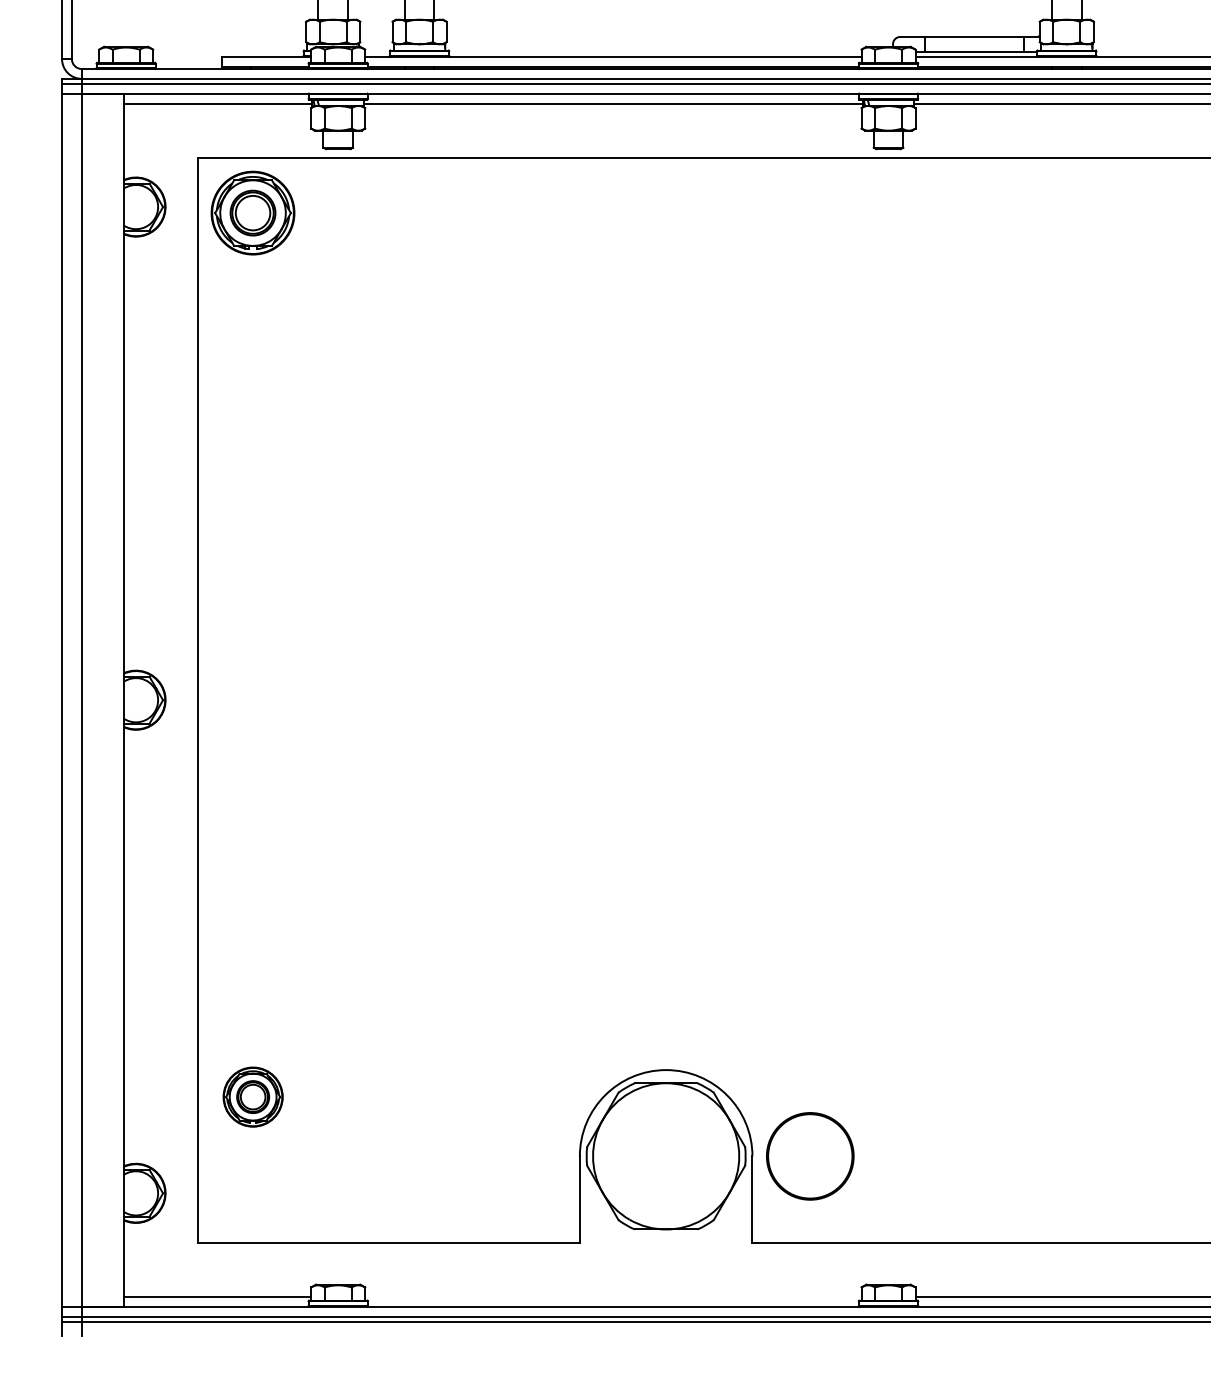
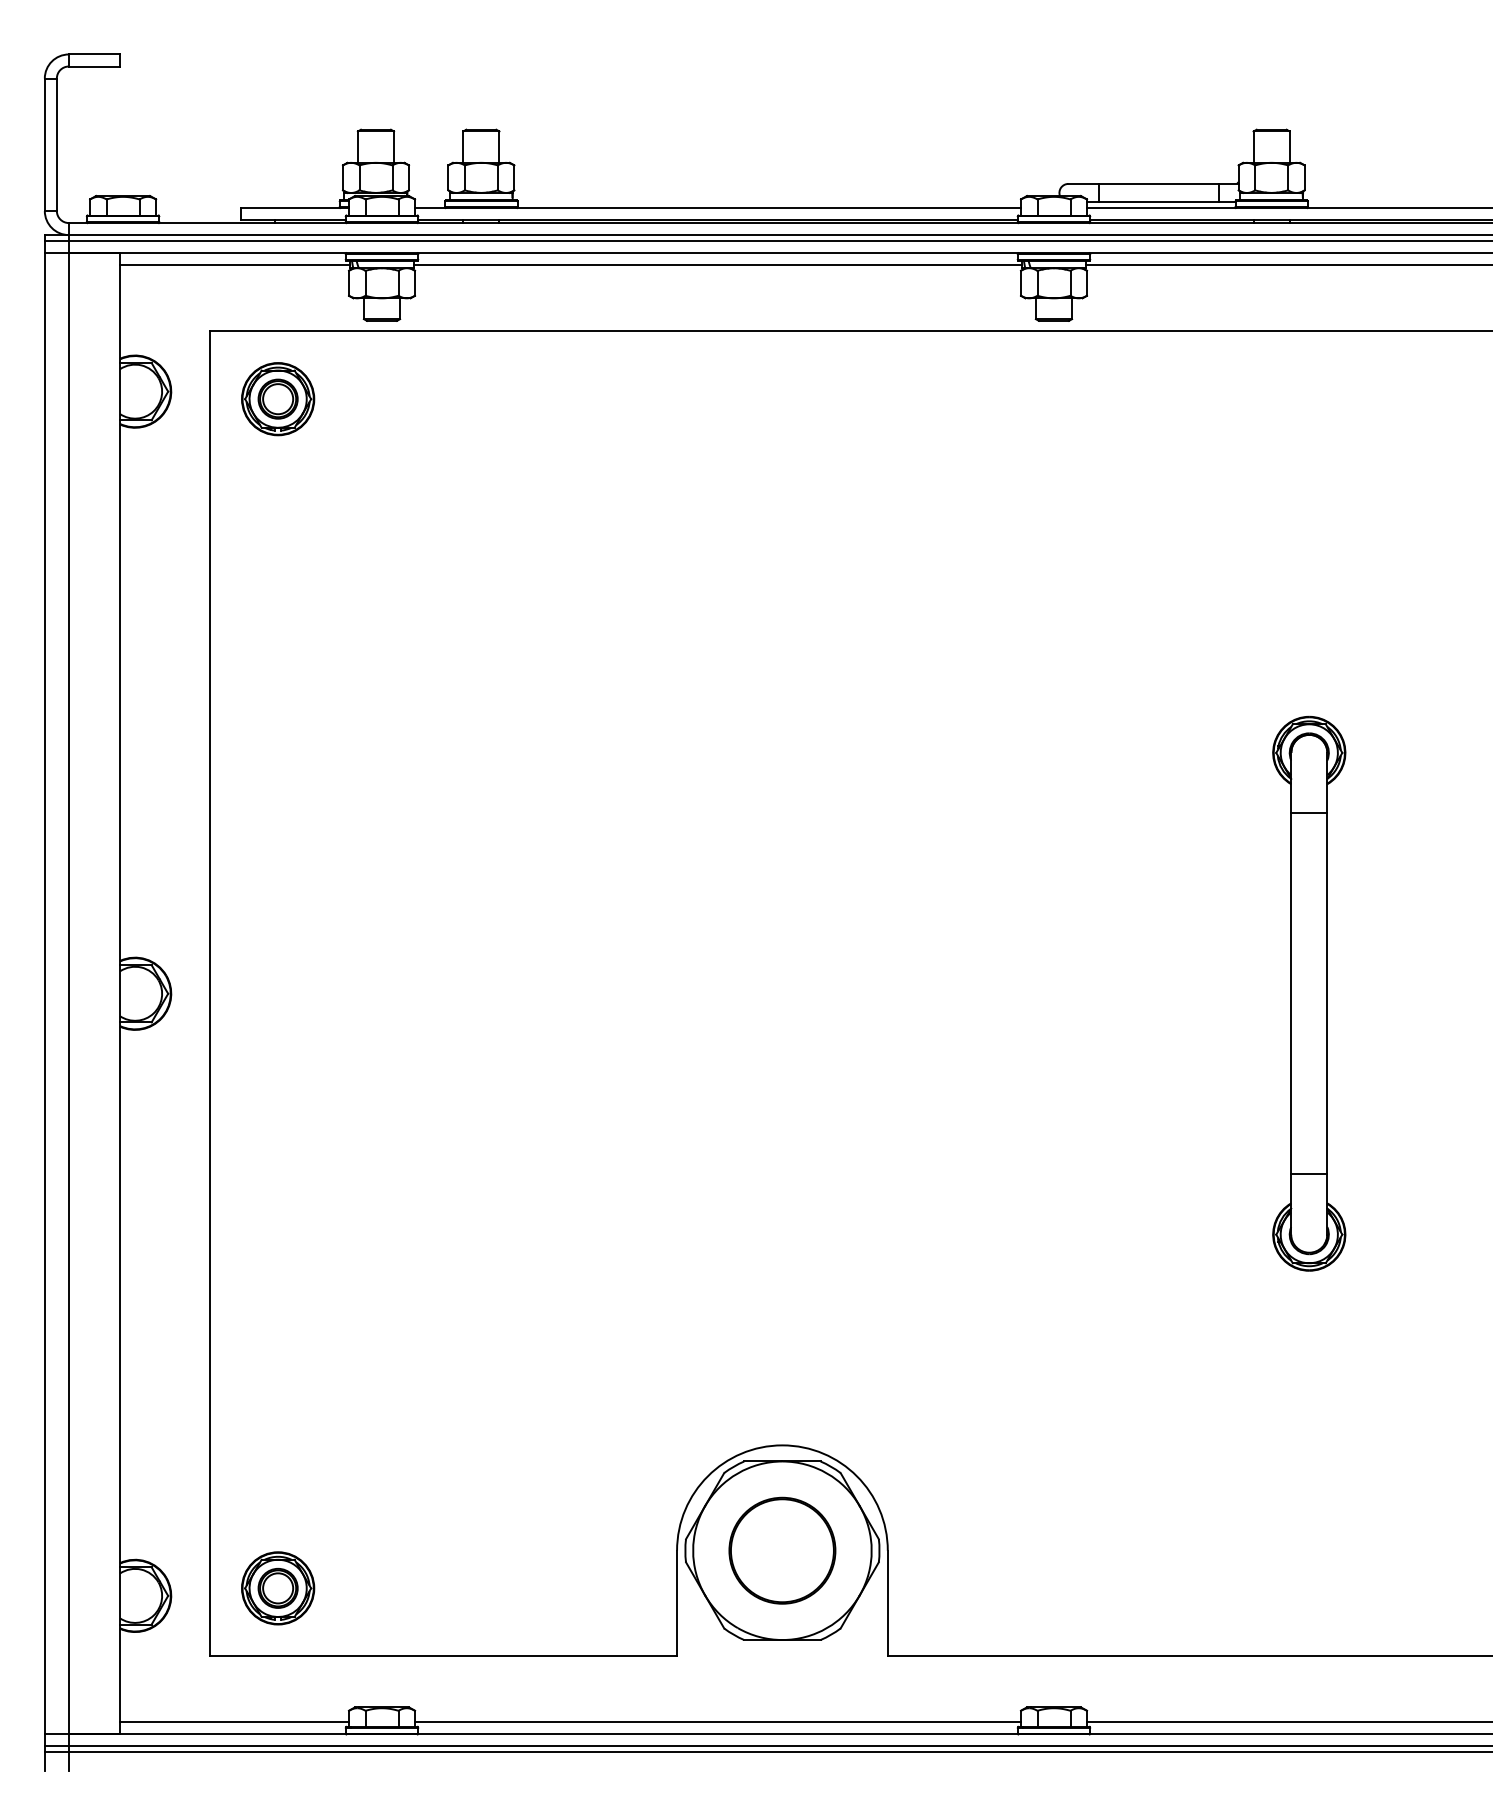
part: (253, 213) -> (278, 399), size x0.71
part: (1097, 699) -> (1309, 993), added
part: (253, 1097) -> (278, 1588), moved
part: (810, 1156) -> (782, 1550), moved
line: (612, 1297) -> (717, 1722), added

